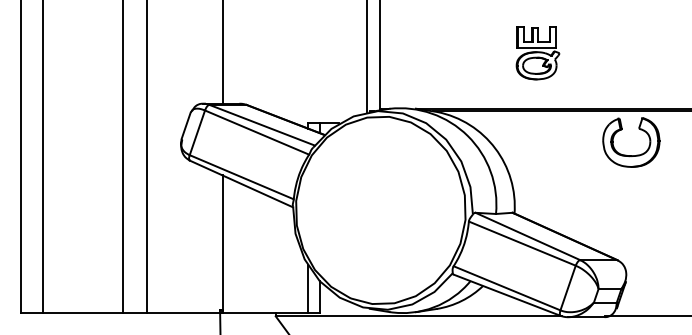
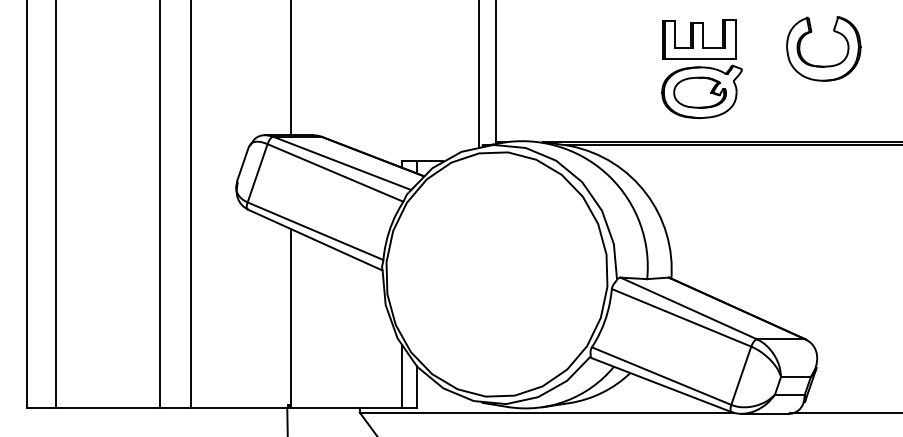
part: (537, 53) -> (701, 69), size x1.43
part: (626, 154) -> (817, 64), moved

